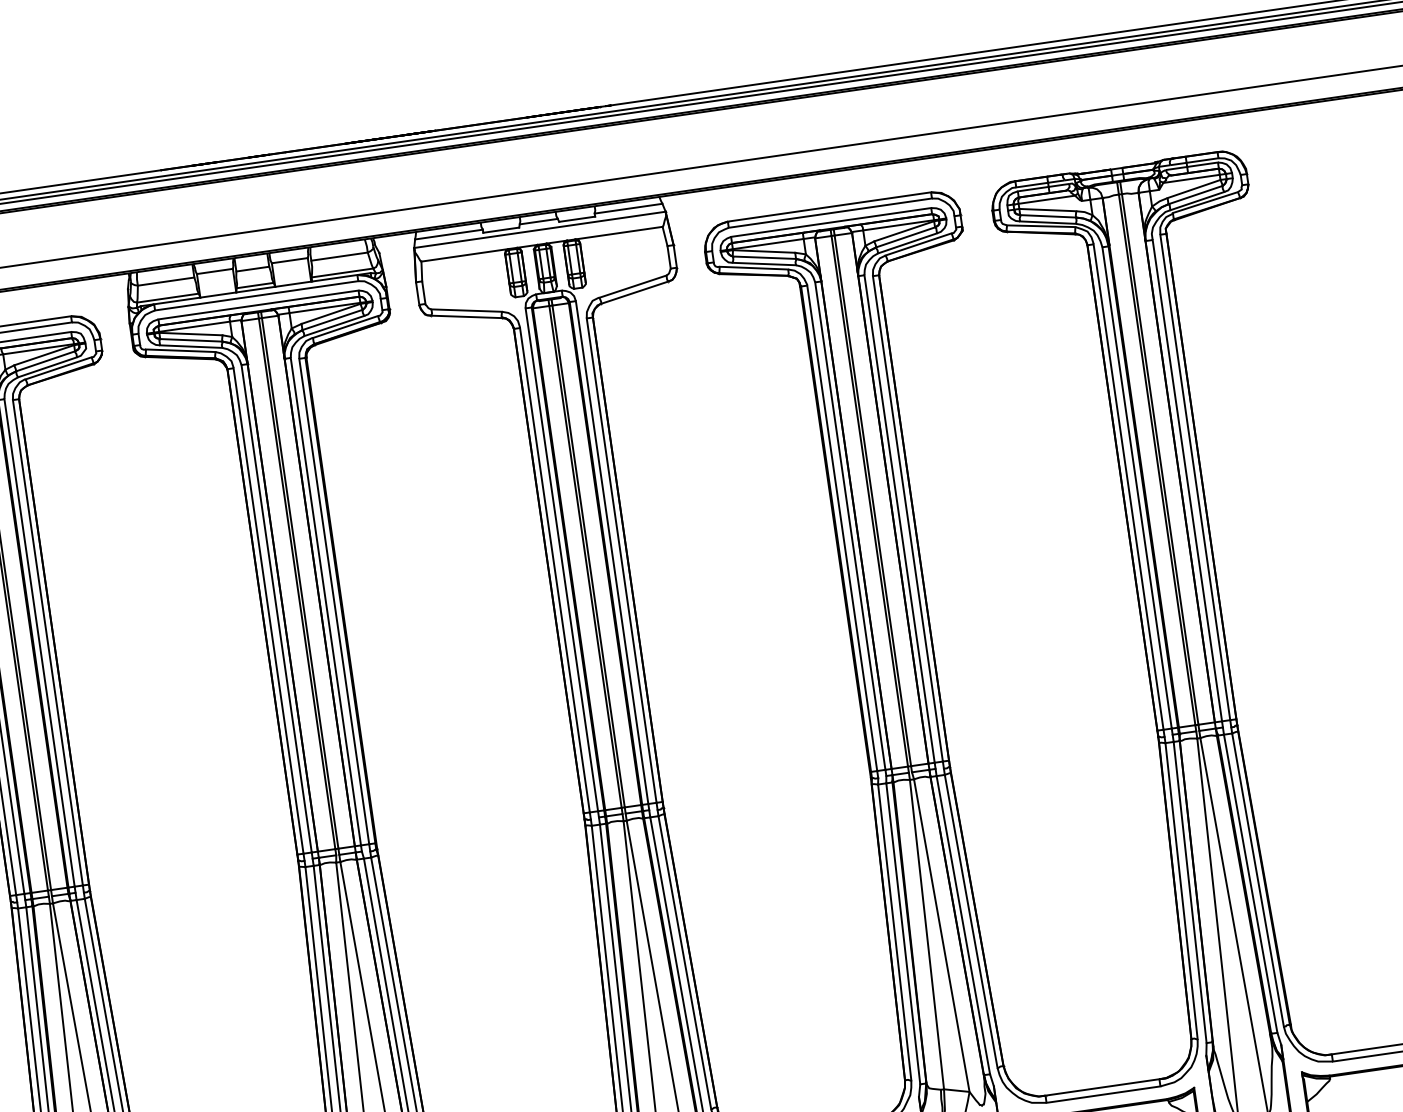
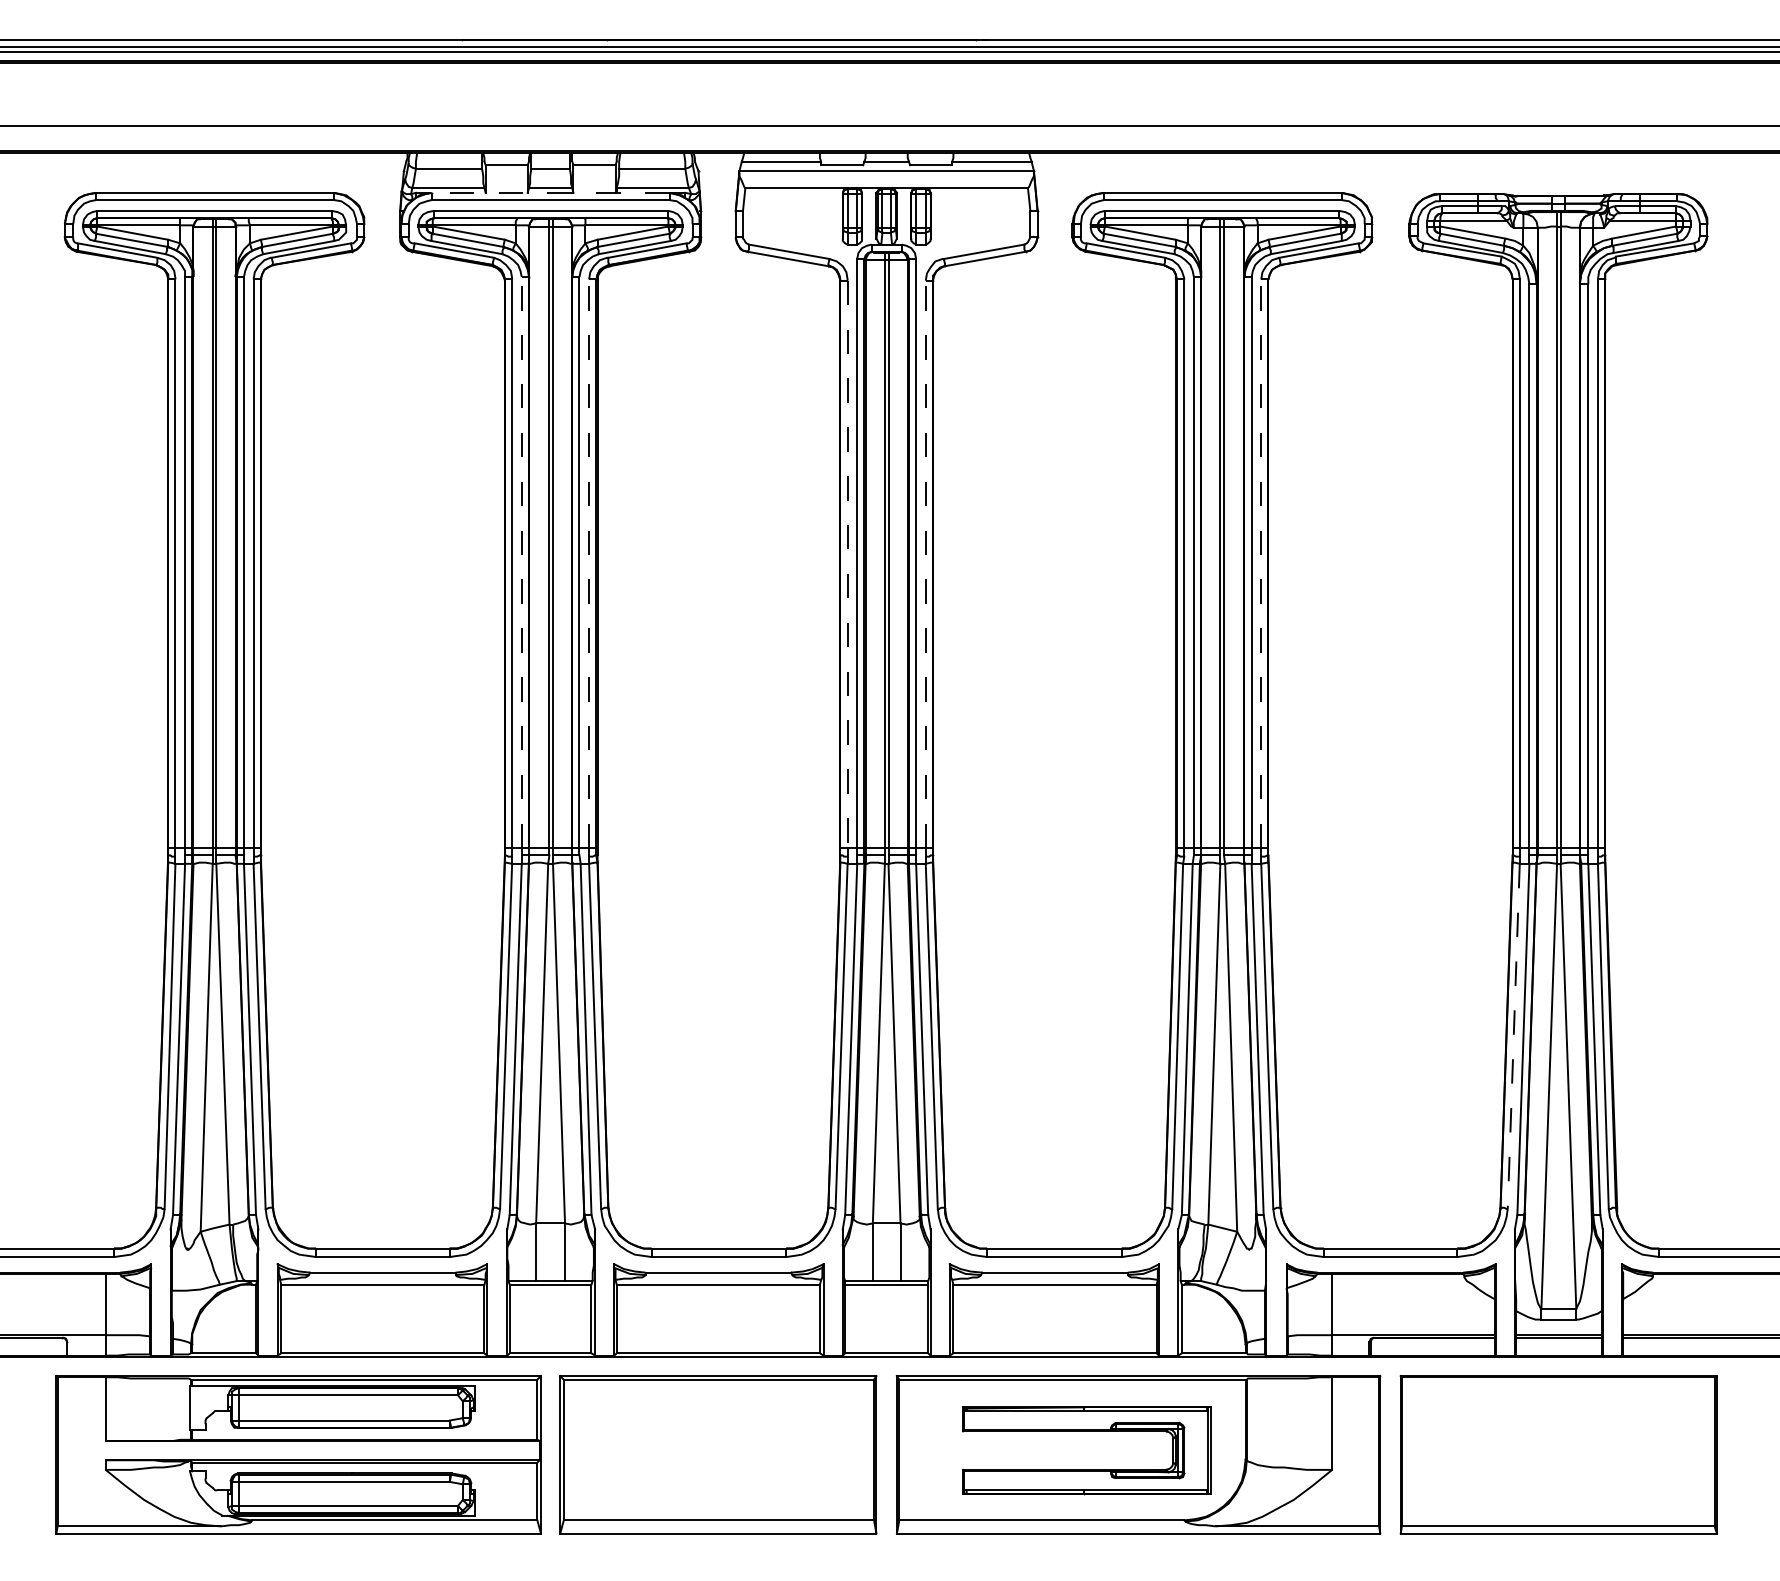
line: (255, 289) -> (550, 192), solid -> dashed
line: (908, 518) -> (1261, 563), solid -> dashed
line: (621, 560) -> (925, 564), solid -> dashed
line: (554, 570) -> (847, 564), solid -> dashed
line: (334, 601) -> (589, 563), solid -> dashed
line: (276, 608) -> (521, 562), solid -> dashed
line: (1181, 891) -> (1513, 1036), solid -> dashed

